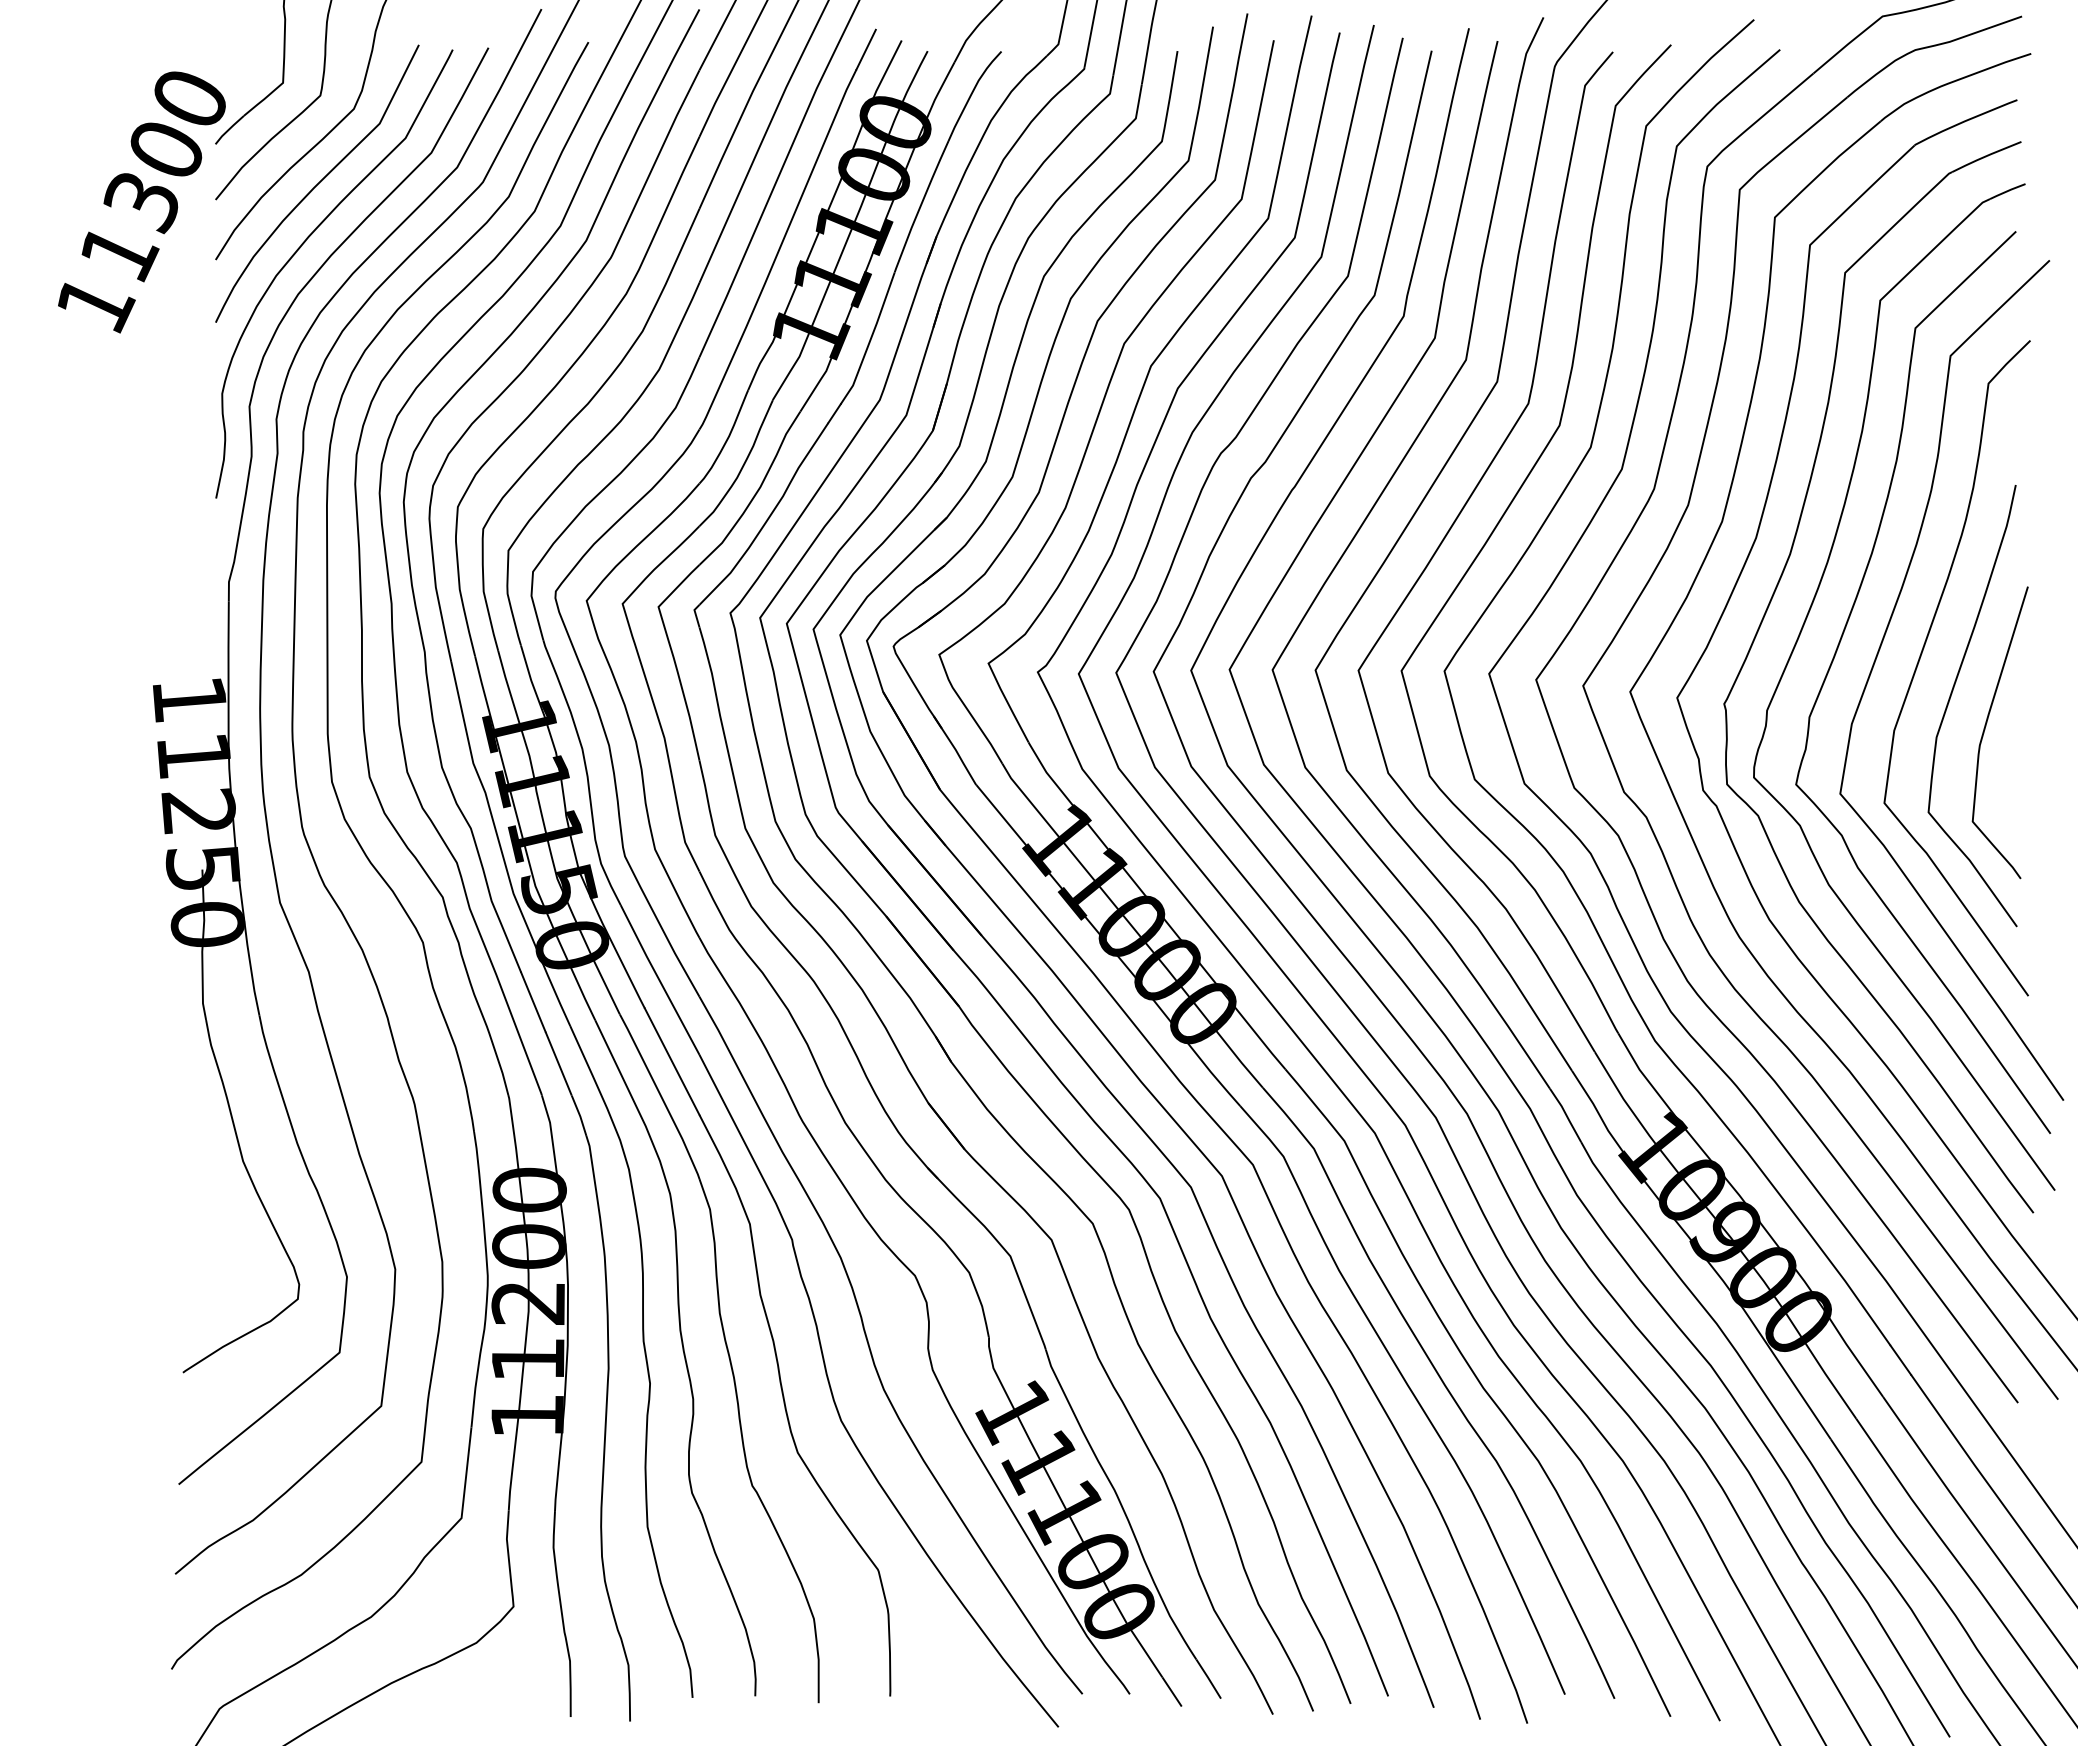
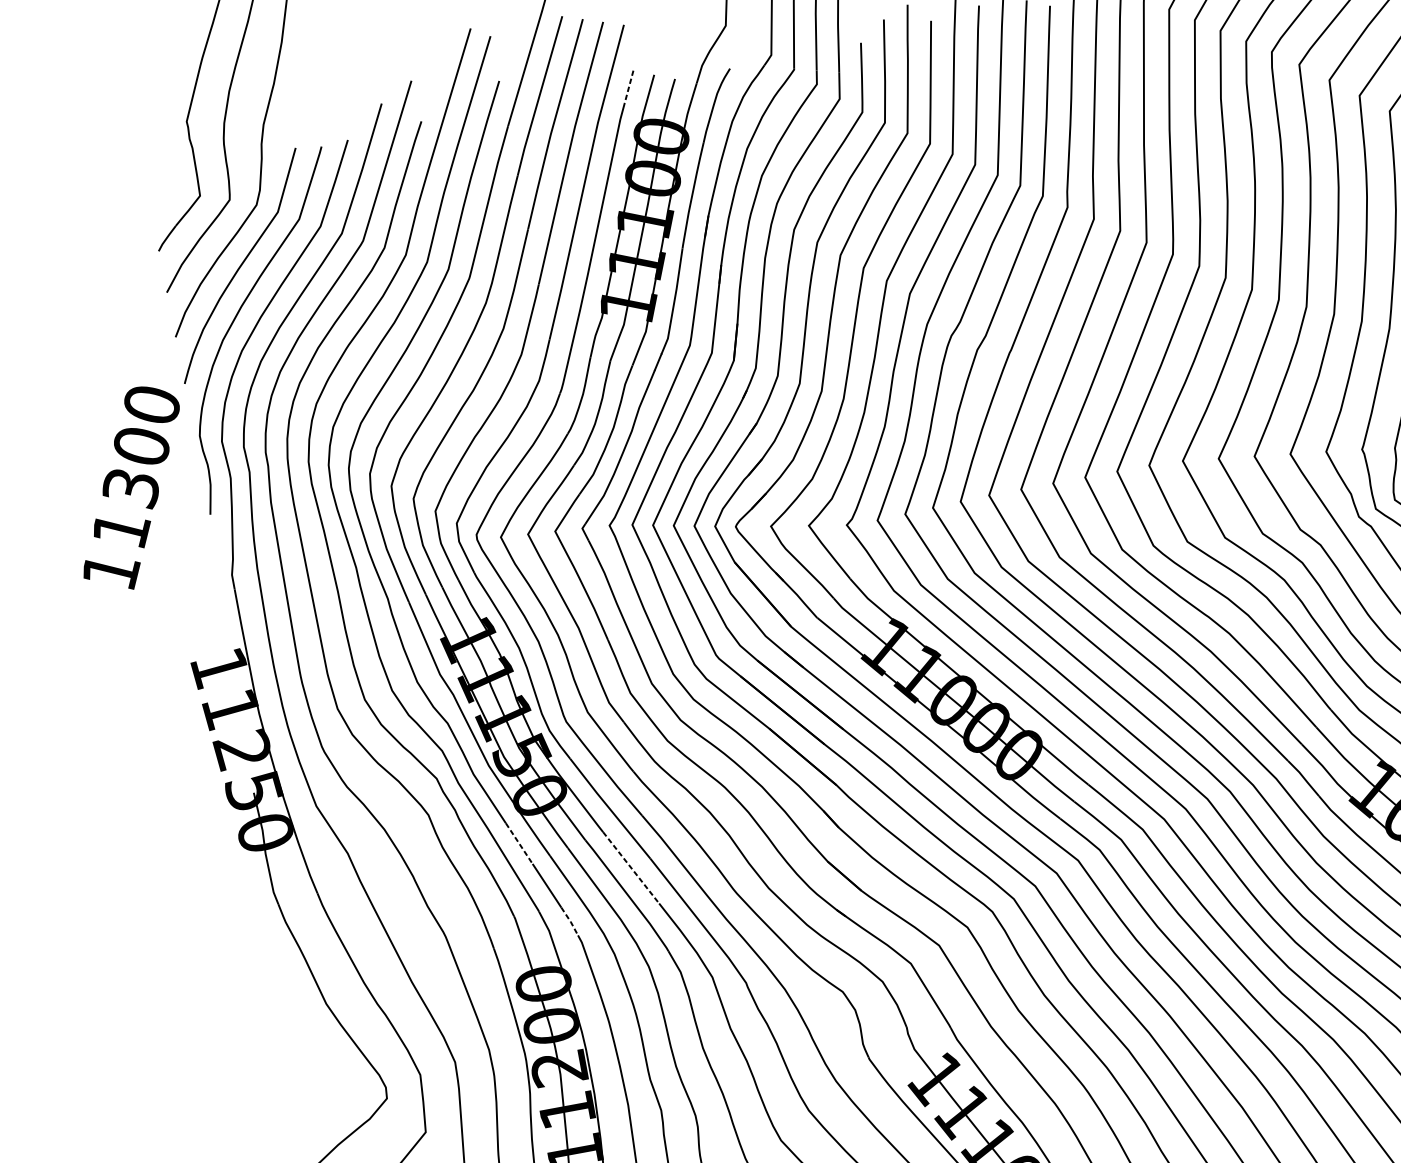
line: (865, 50) -> (628, 87), solid -> dashed
text: (141, 202) -> (130, 489), moved
line: (533, 1002) -> (519, 843), solid -> dashed
line: (672, 1061) -> (631, 867), solid -> dashed
line: (580, 1116) -> (570, 921), solid -> dashed

